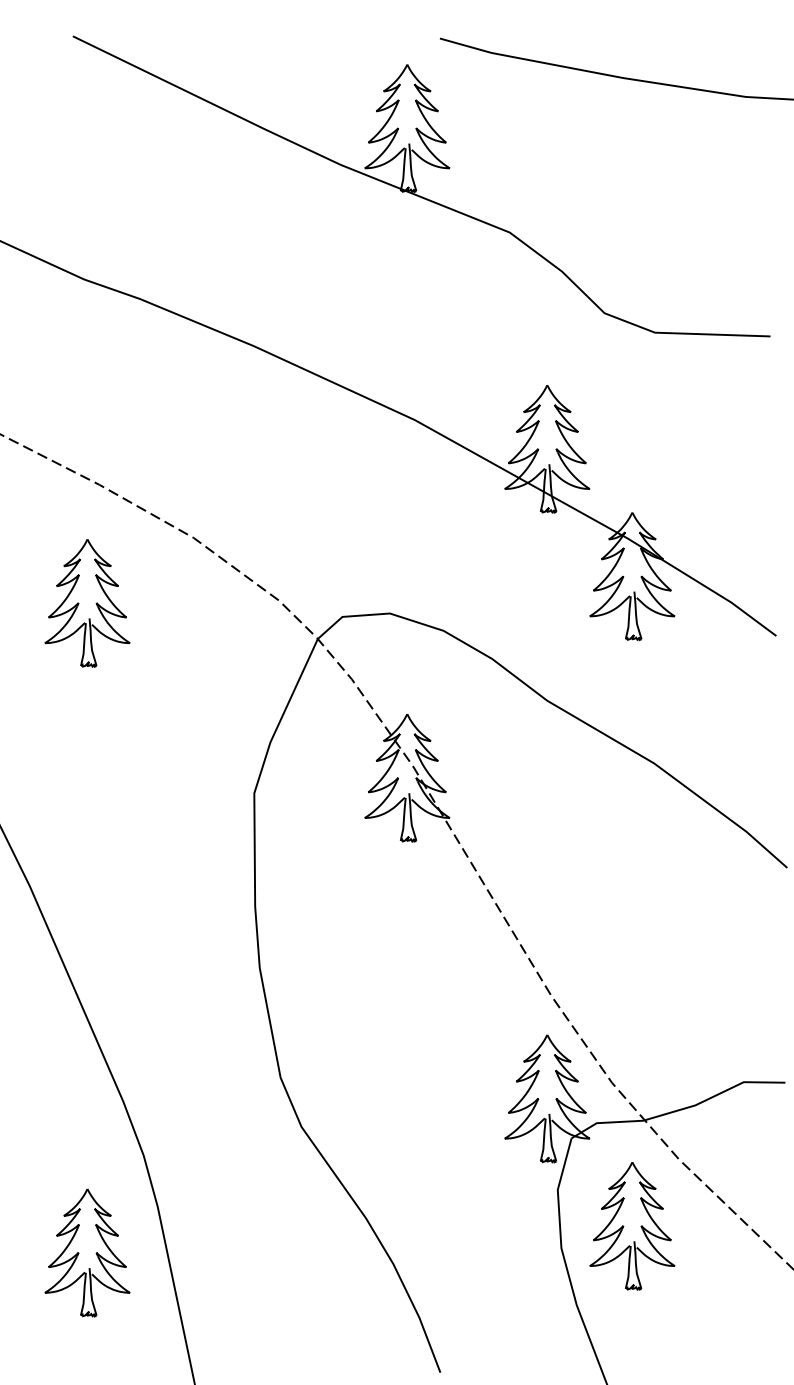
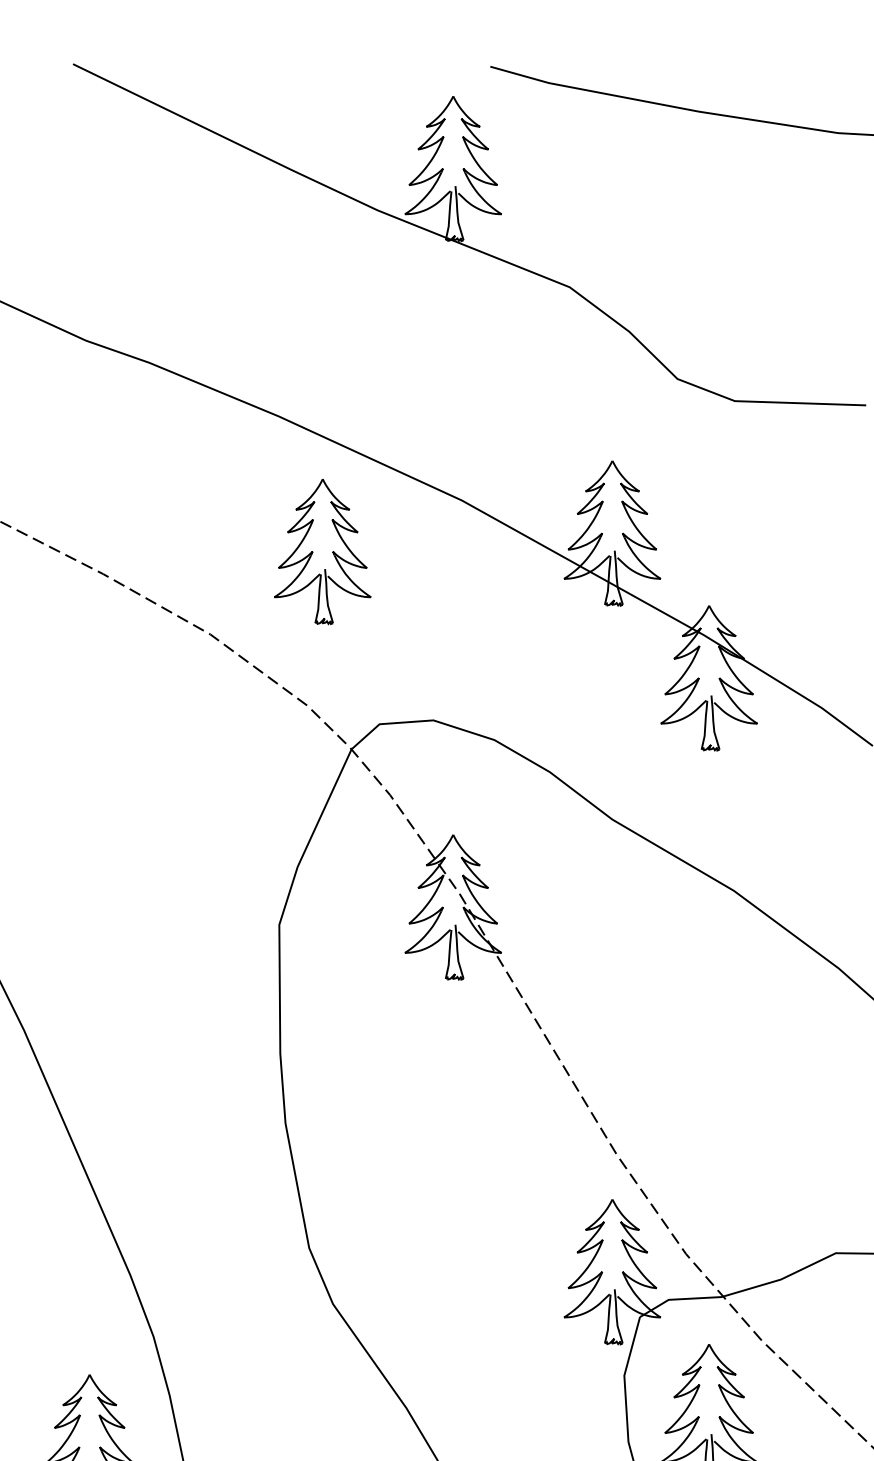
part: (87, 603) -> (322, 552), moved

